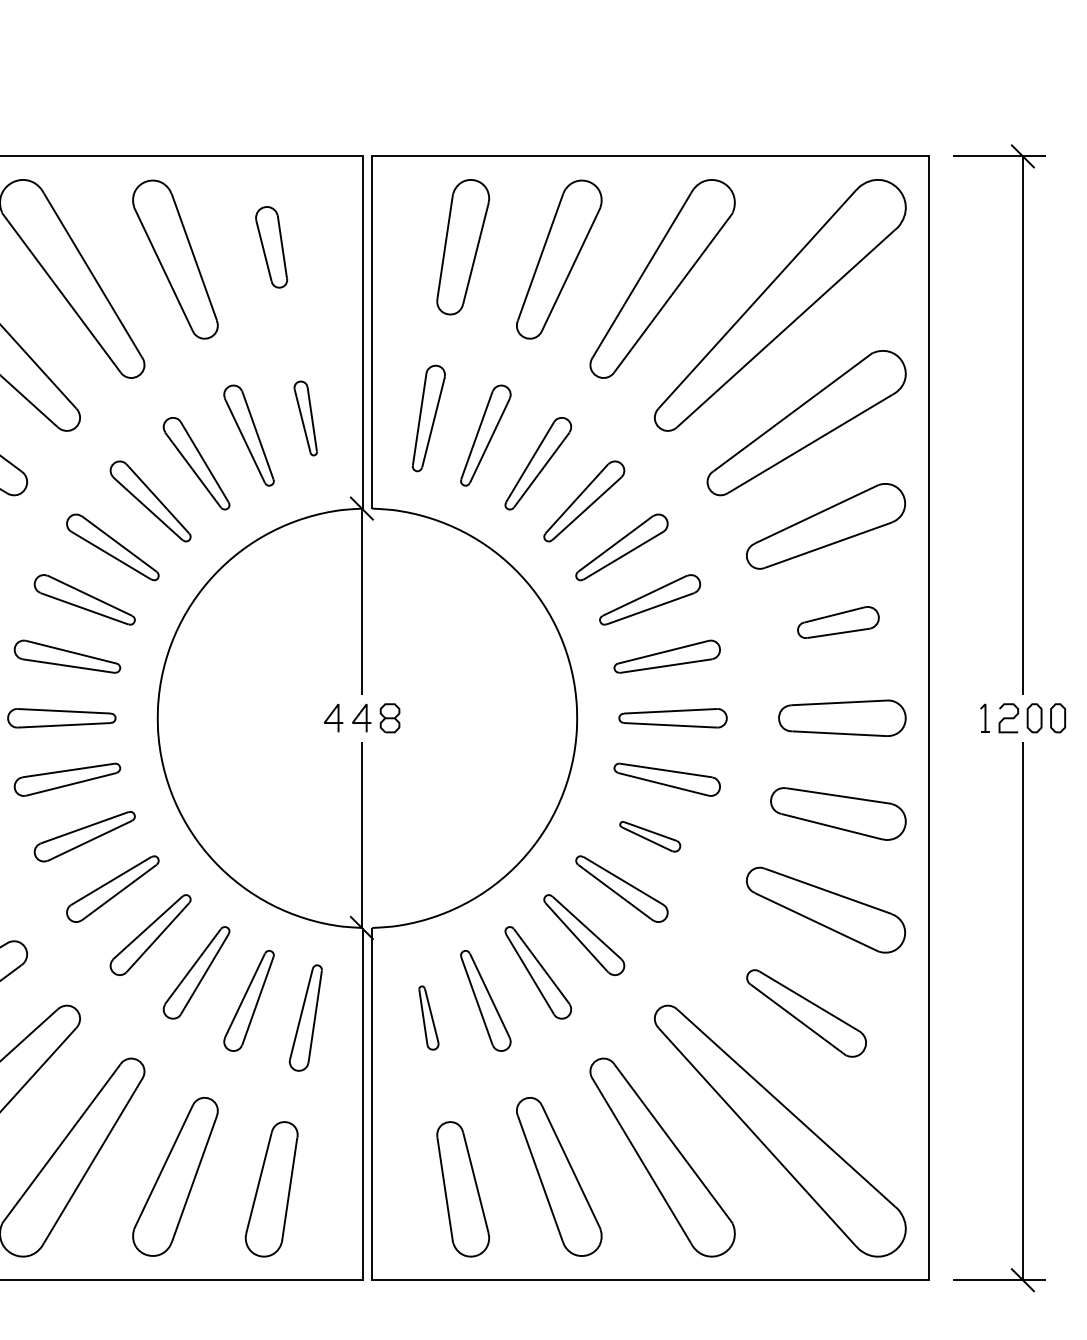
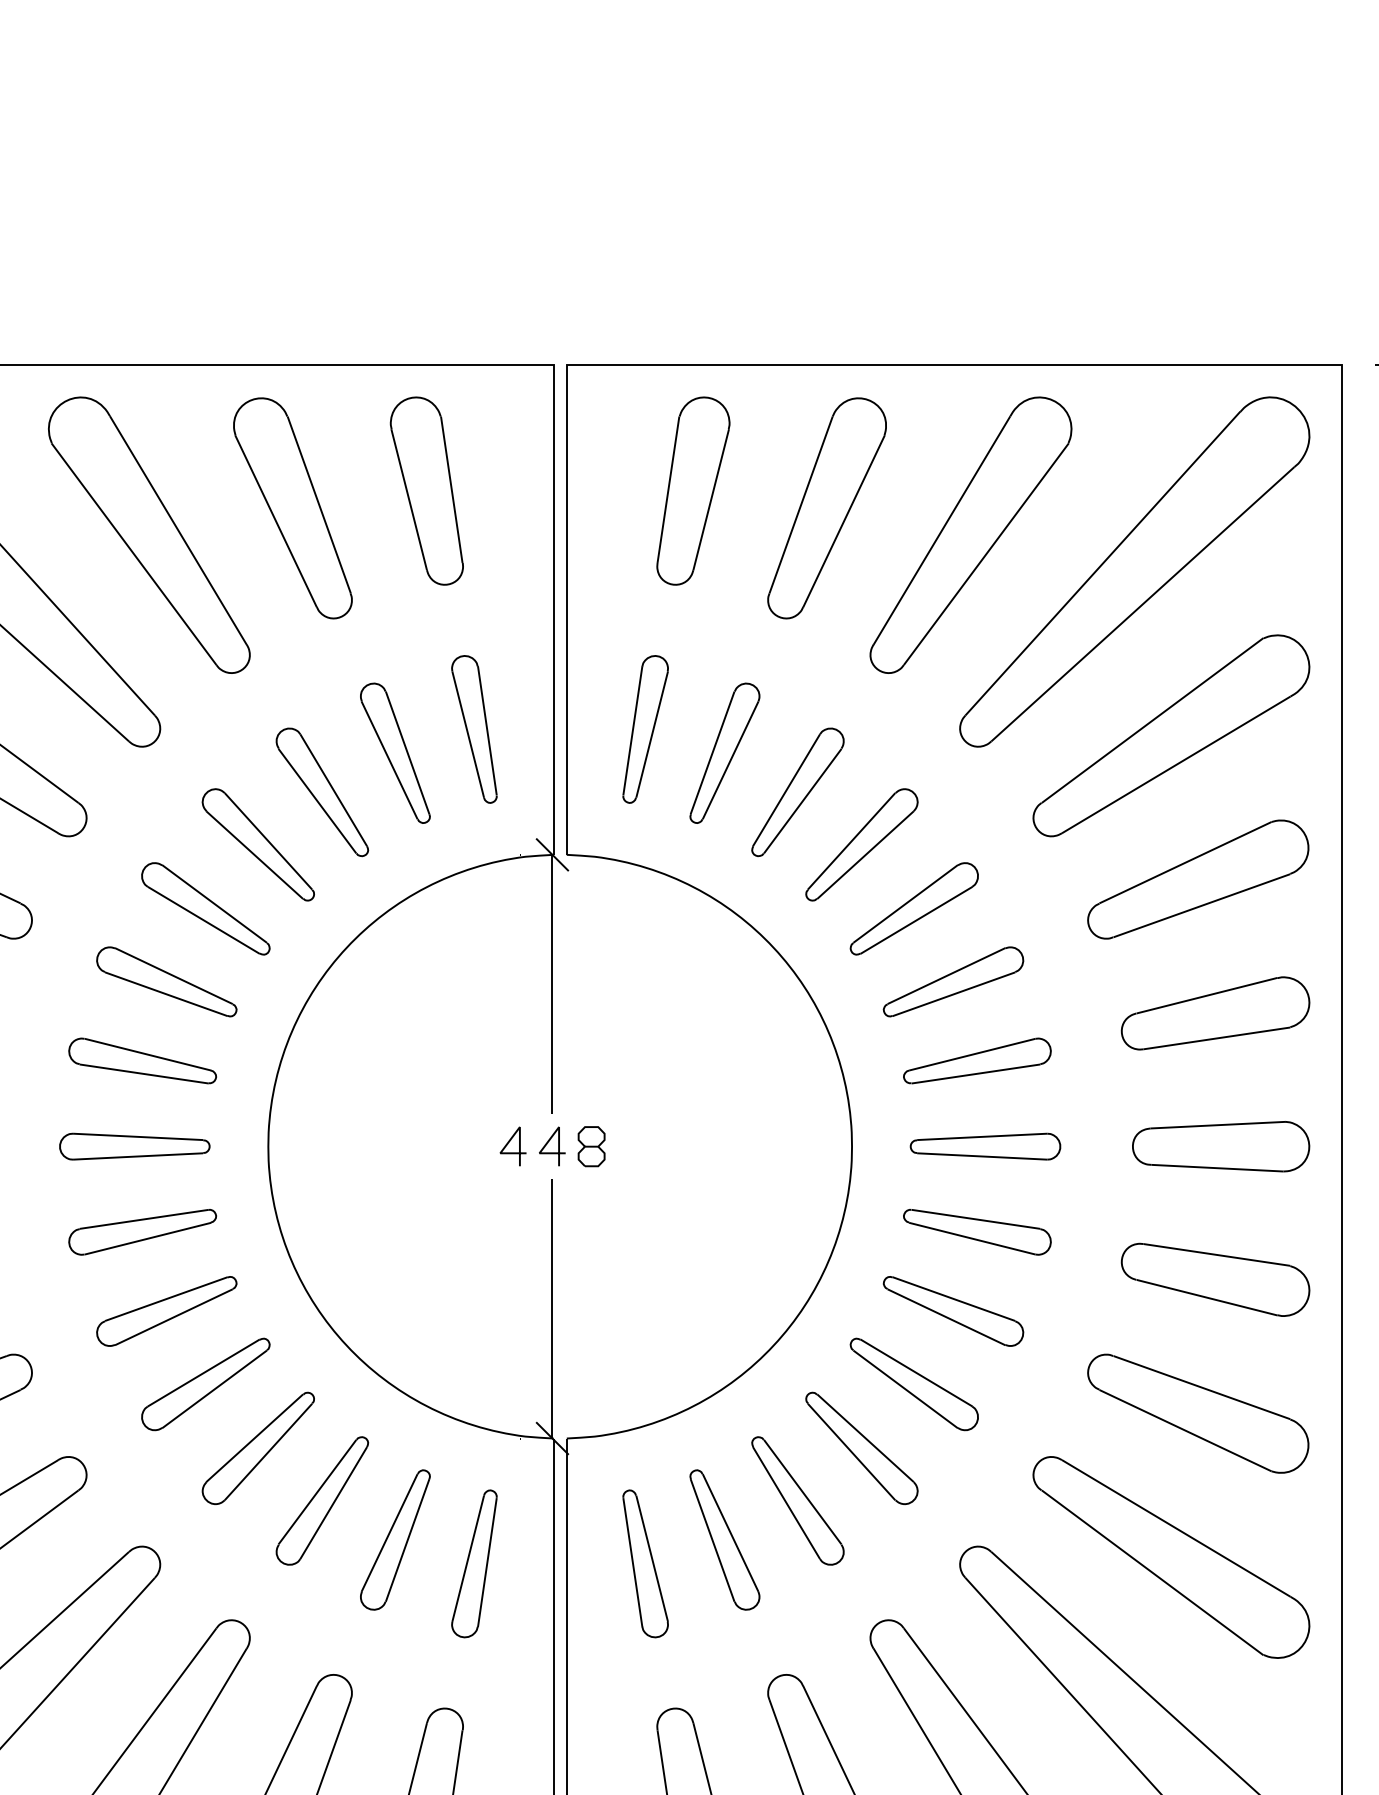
part: (271, 247) -> (426, 491), size x1.67
part: (305, 418) -> (473, 729), size x1.43
part: (838, 622) -> (1215, 1013), size x1.67
part: (650, 836) -> (954, 1311), size x1.67
part: (806, 1013) -> (1171, 1557), size x1.67
part: (428, 1017) -> (645, 1563), size x1.67

